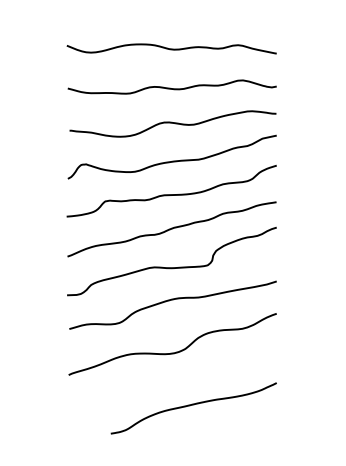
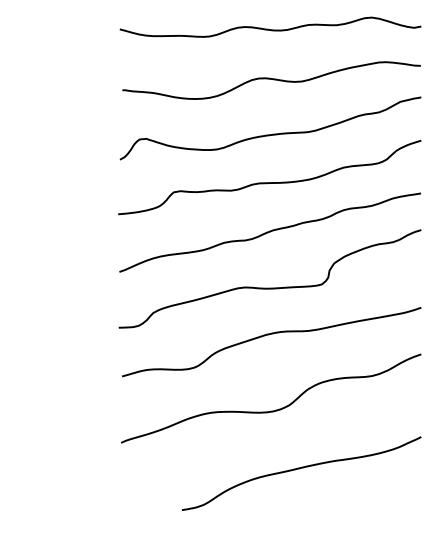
curve: (193, 405) -> (301, 469), moved

